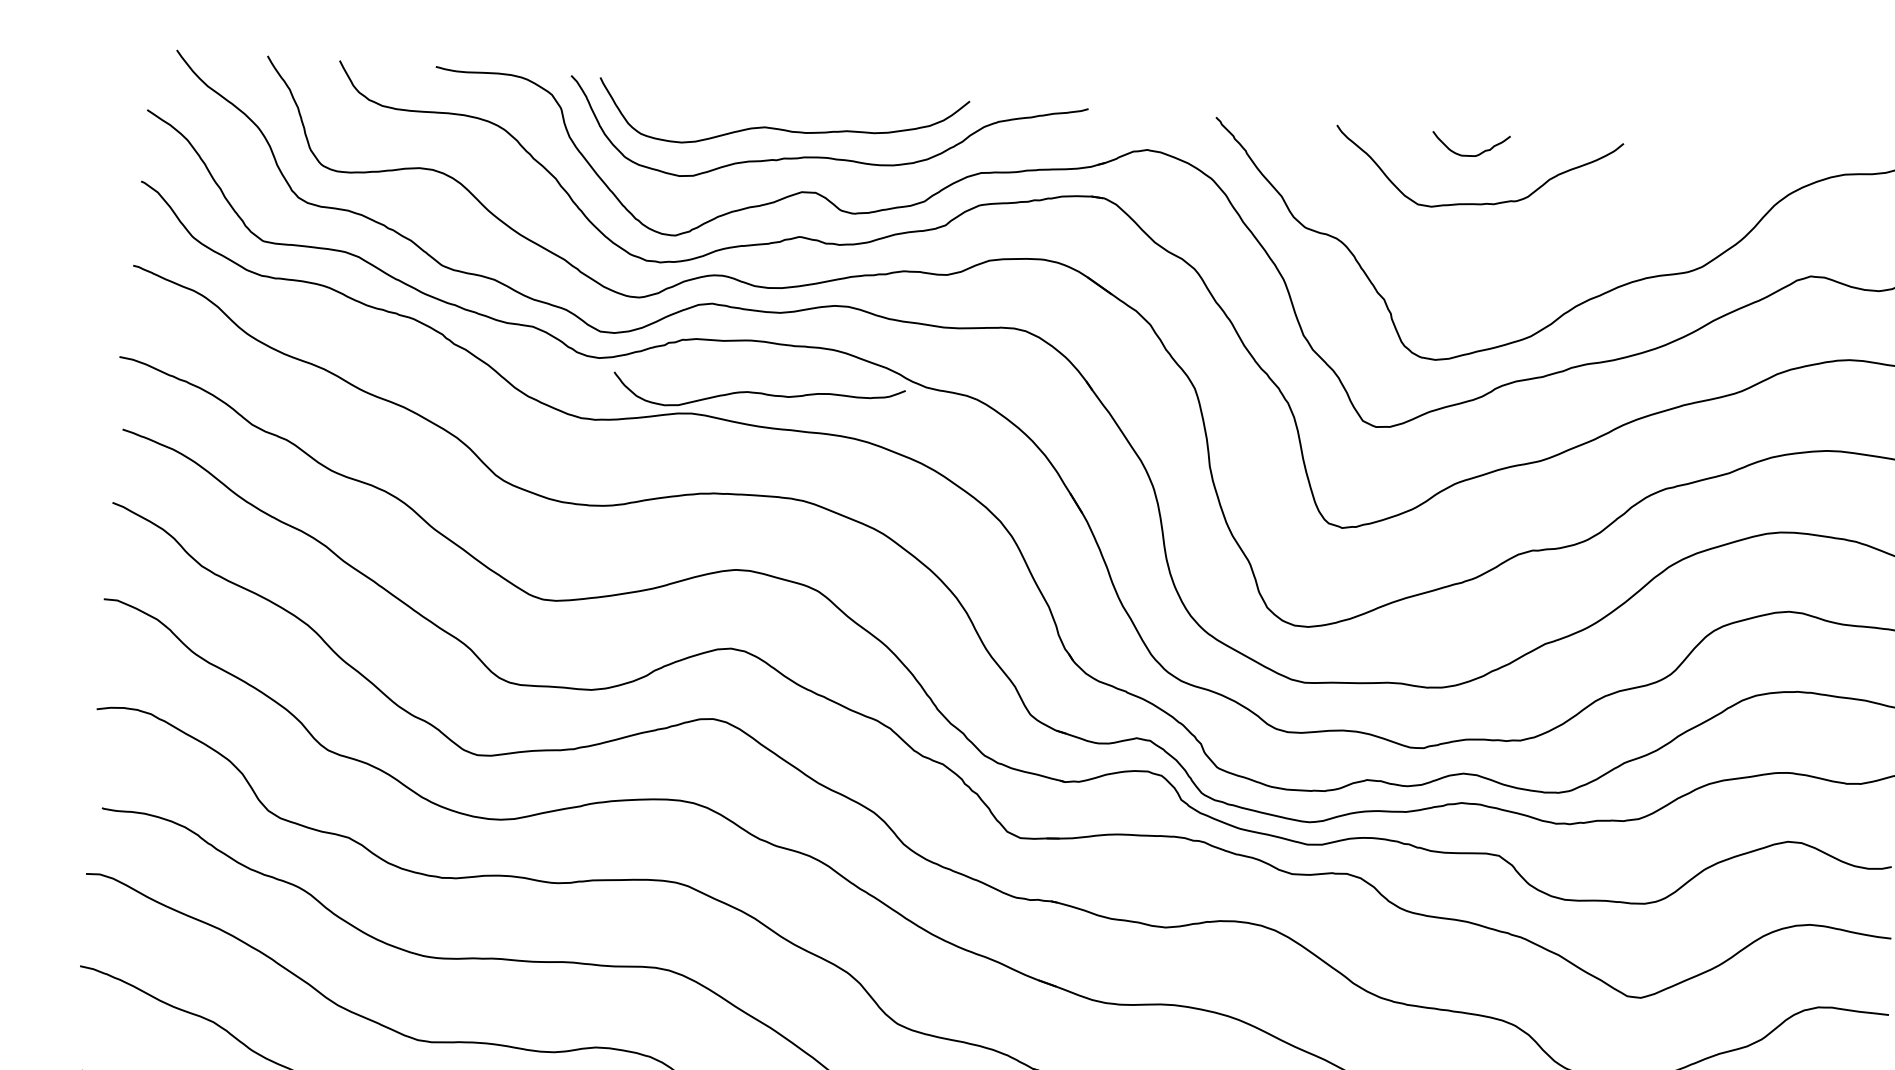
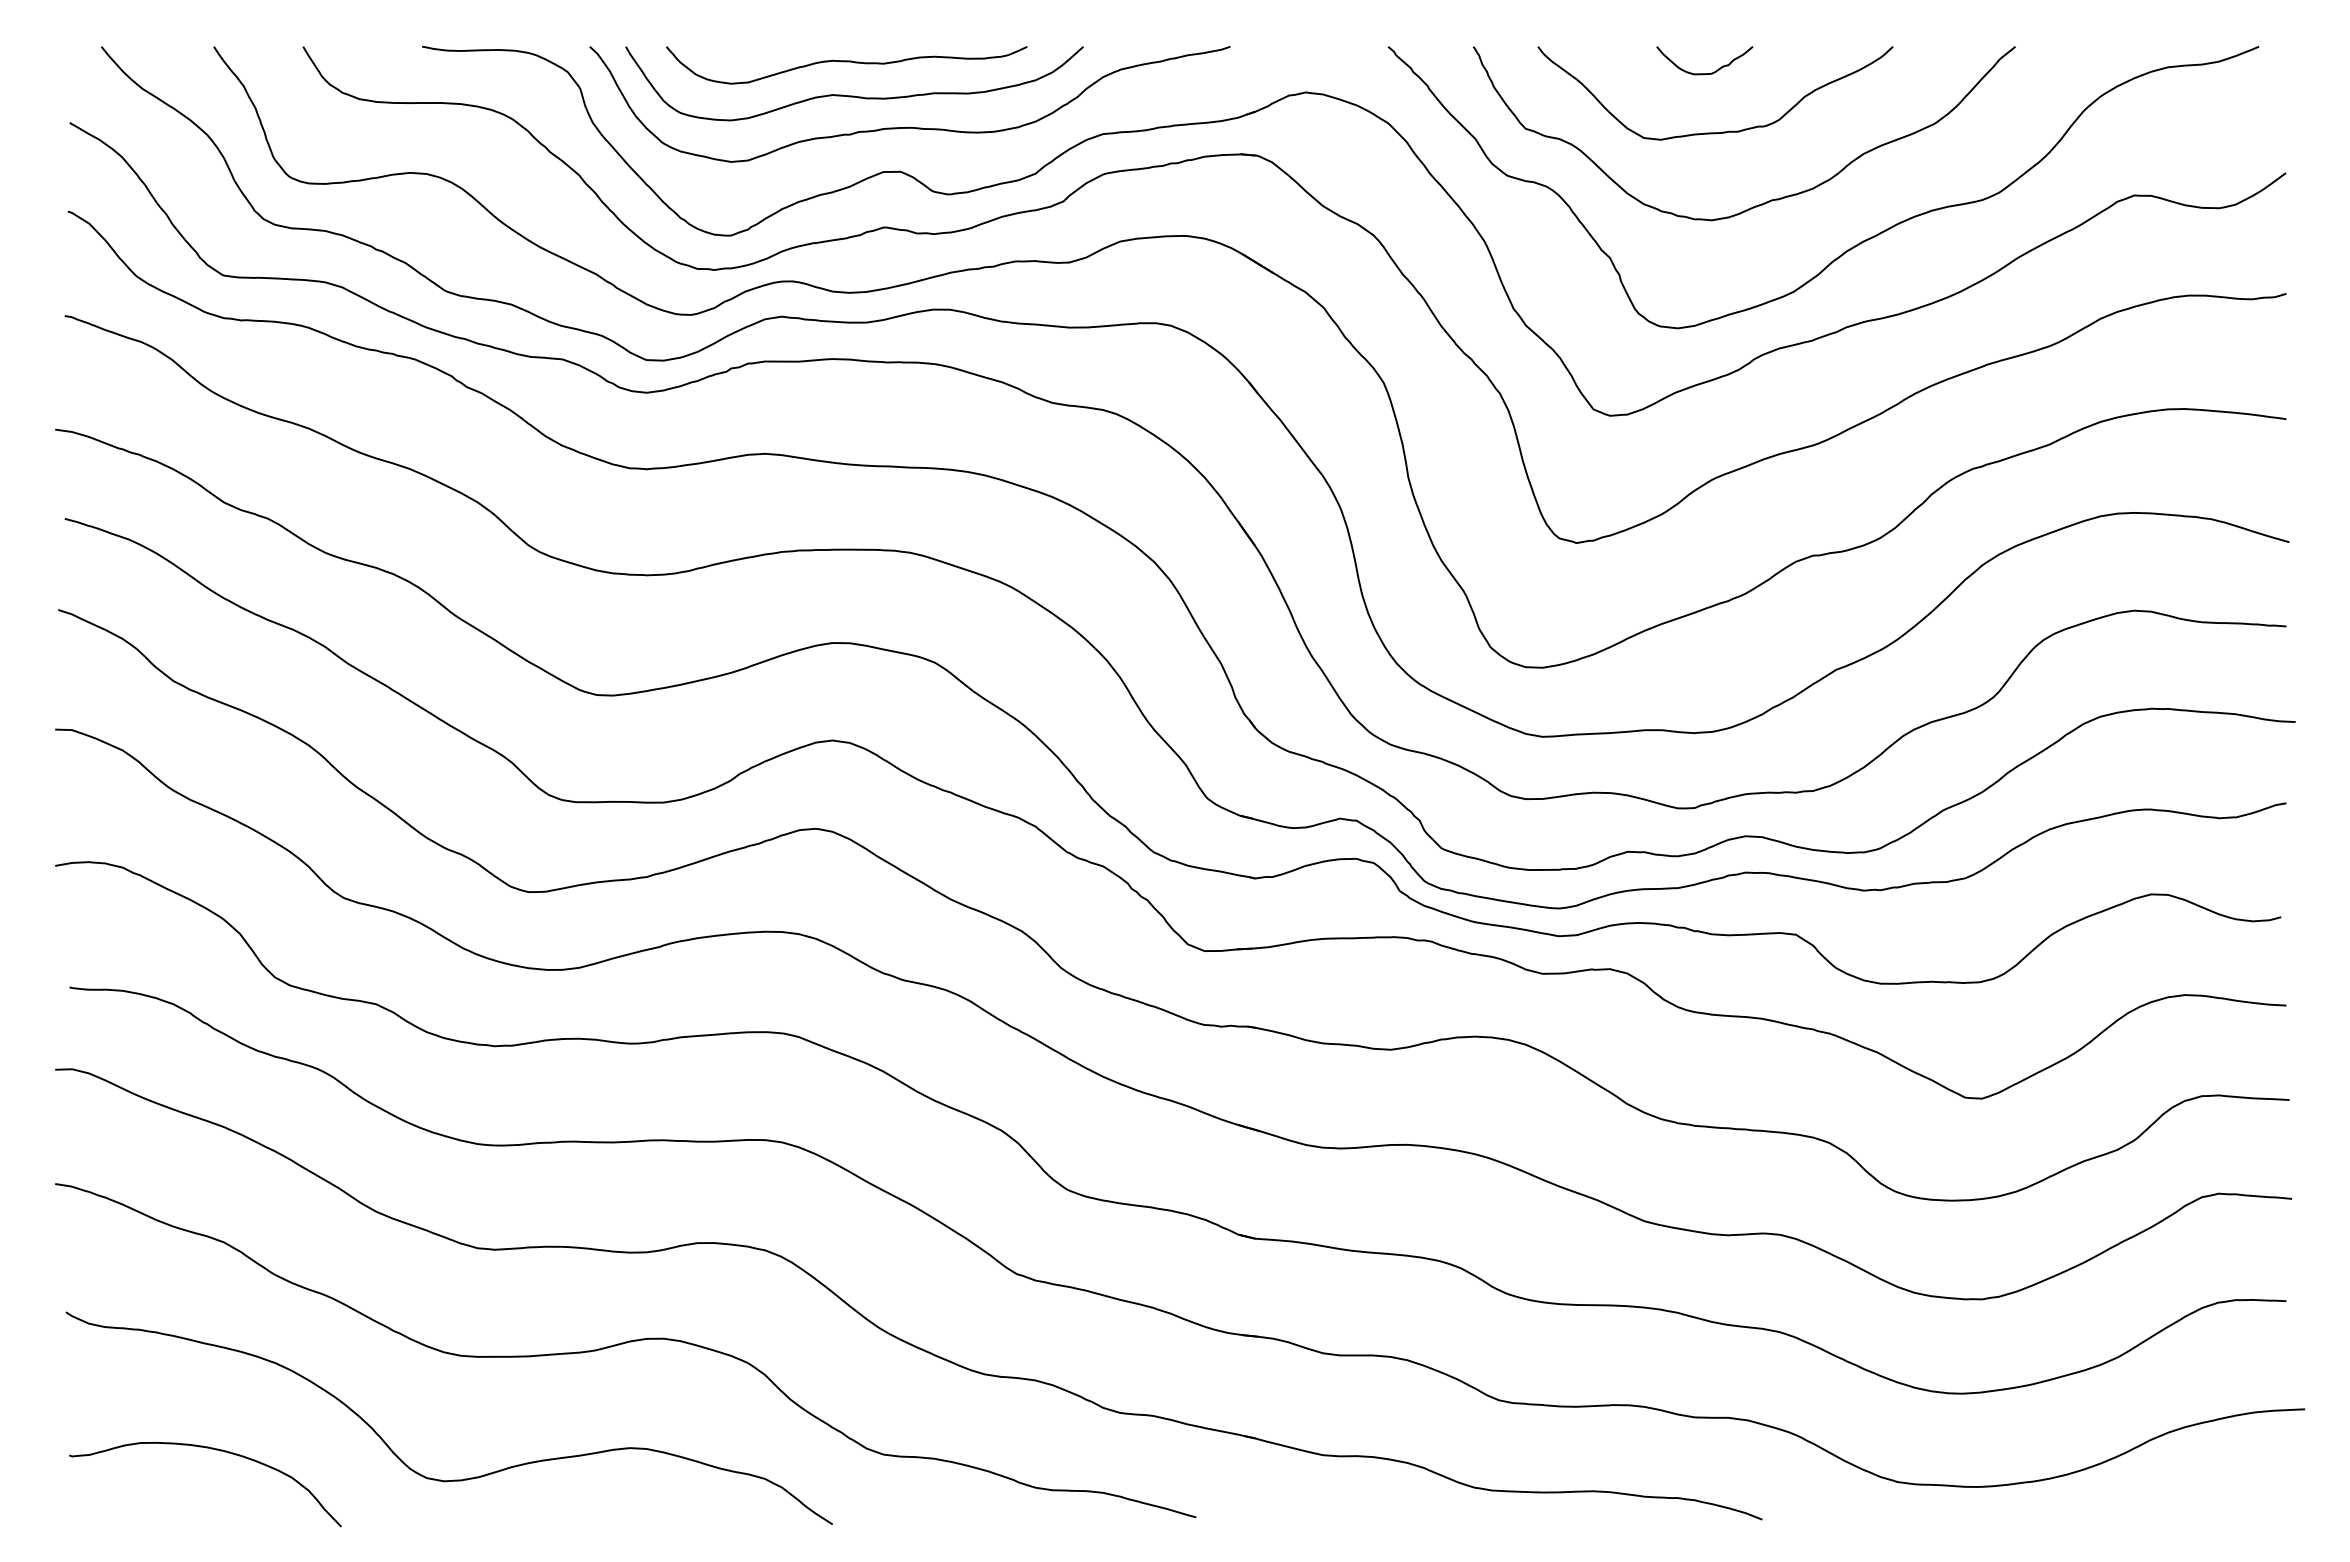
curve: (1515, 261) -> (1768, 200), added
curve: (758, 394) -> (846, 62), moved

